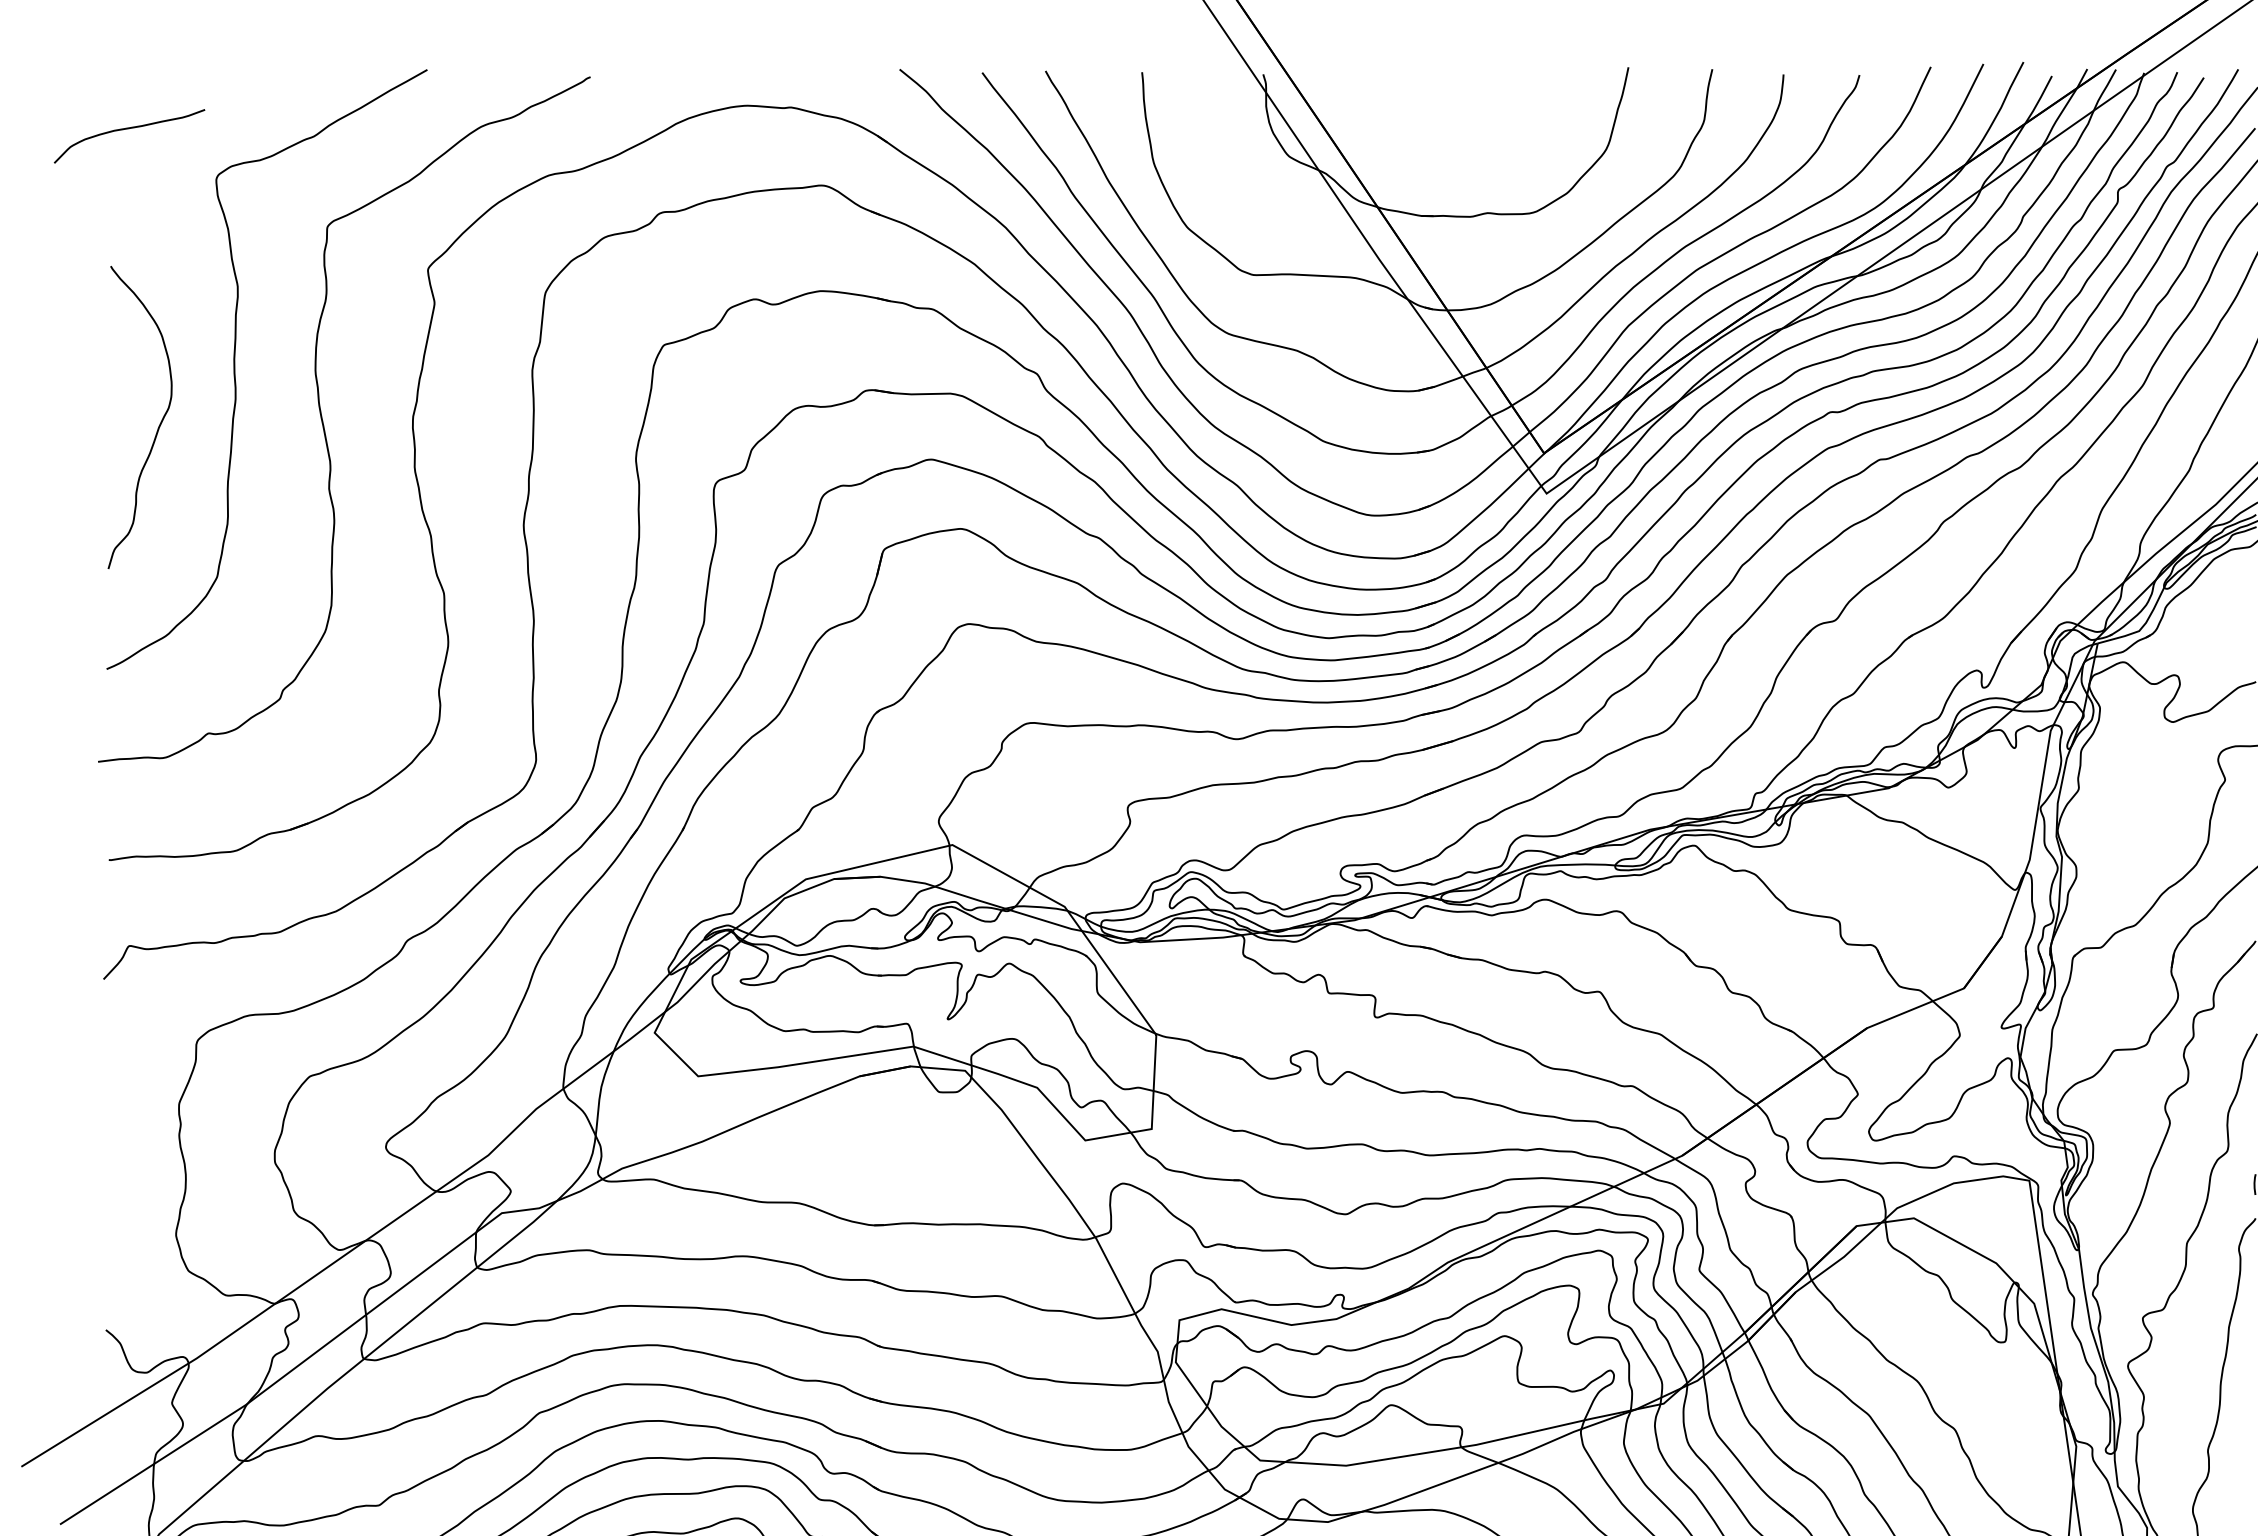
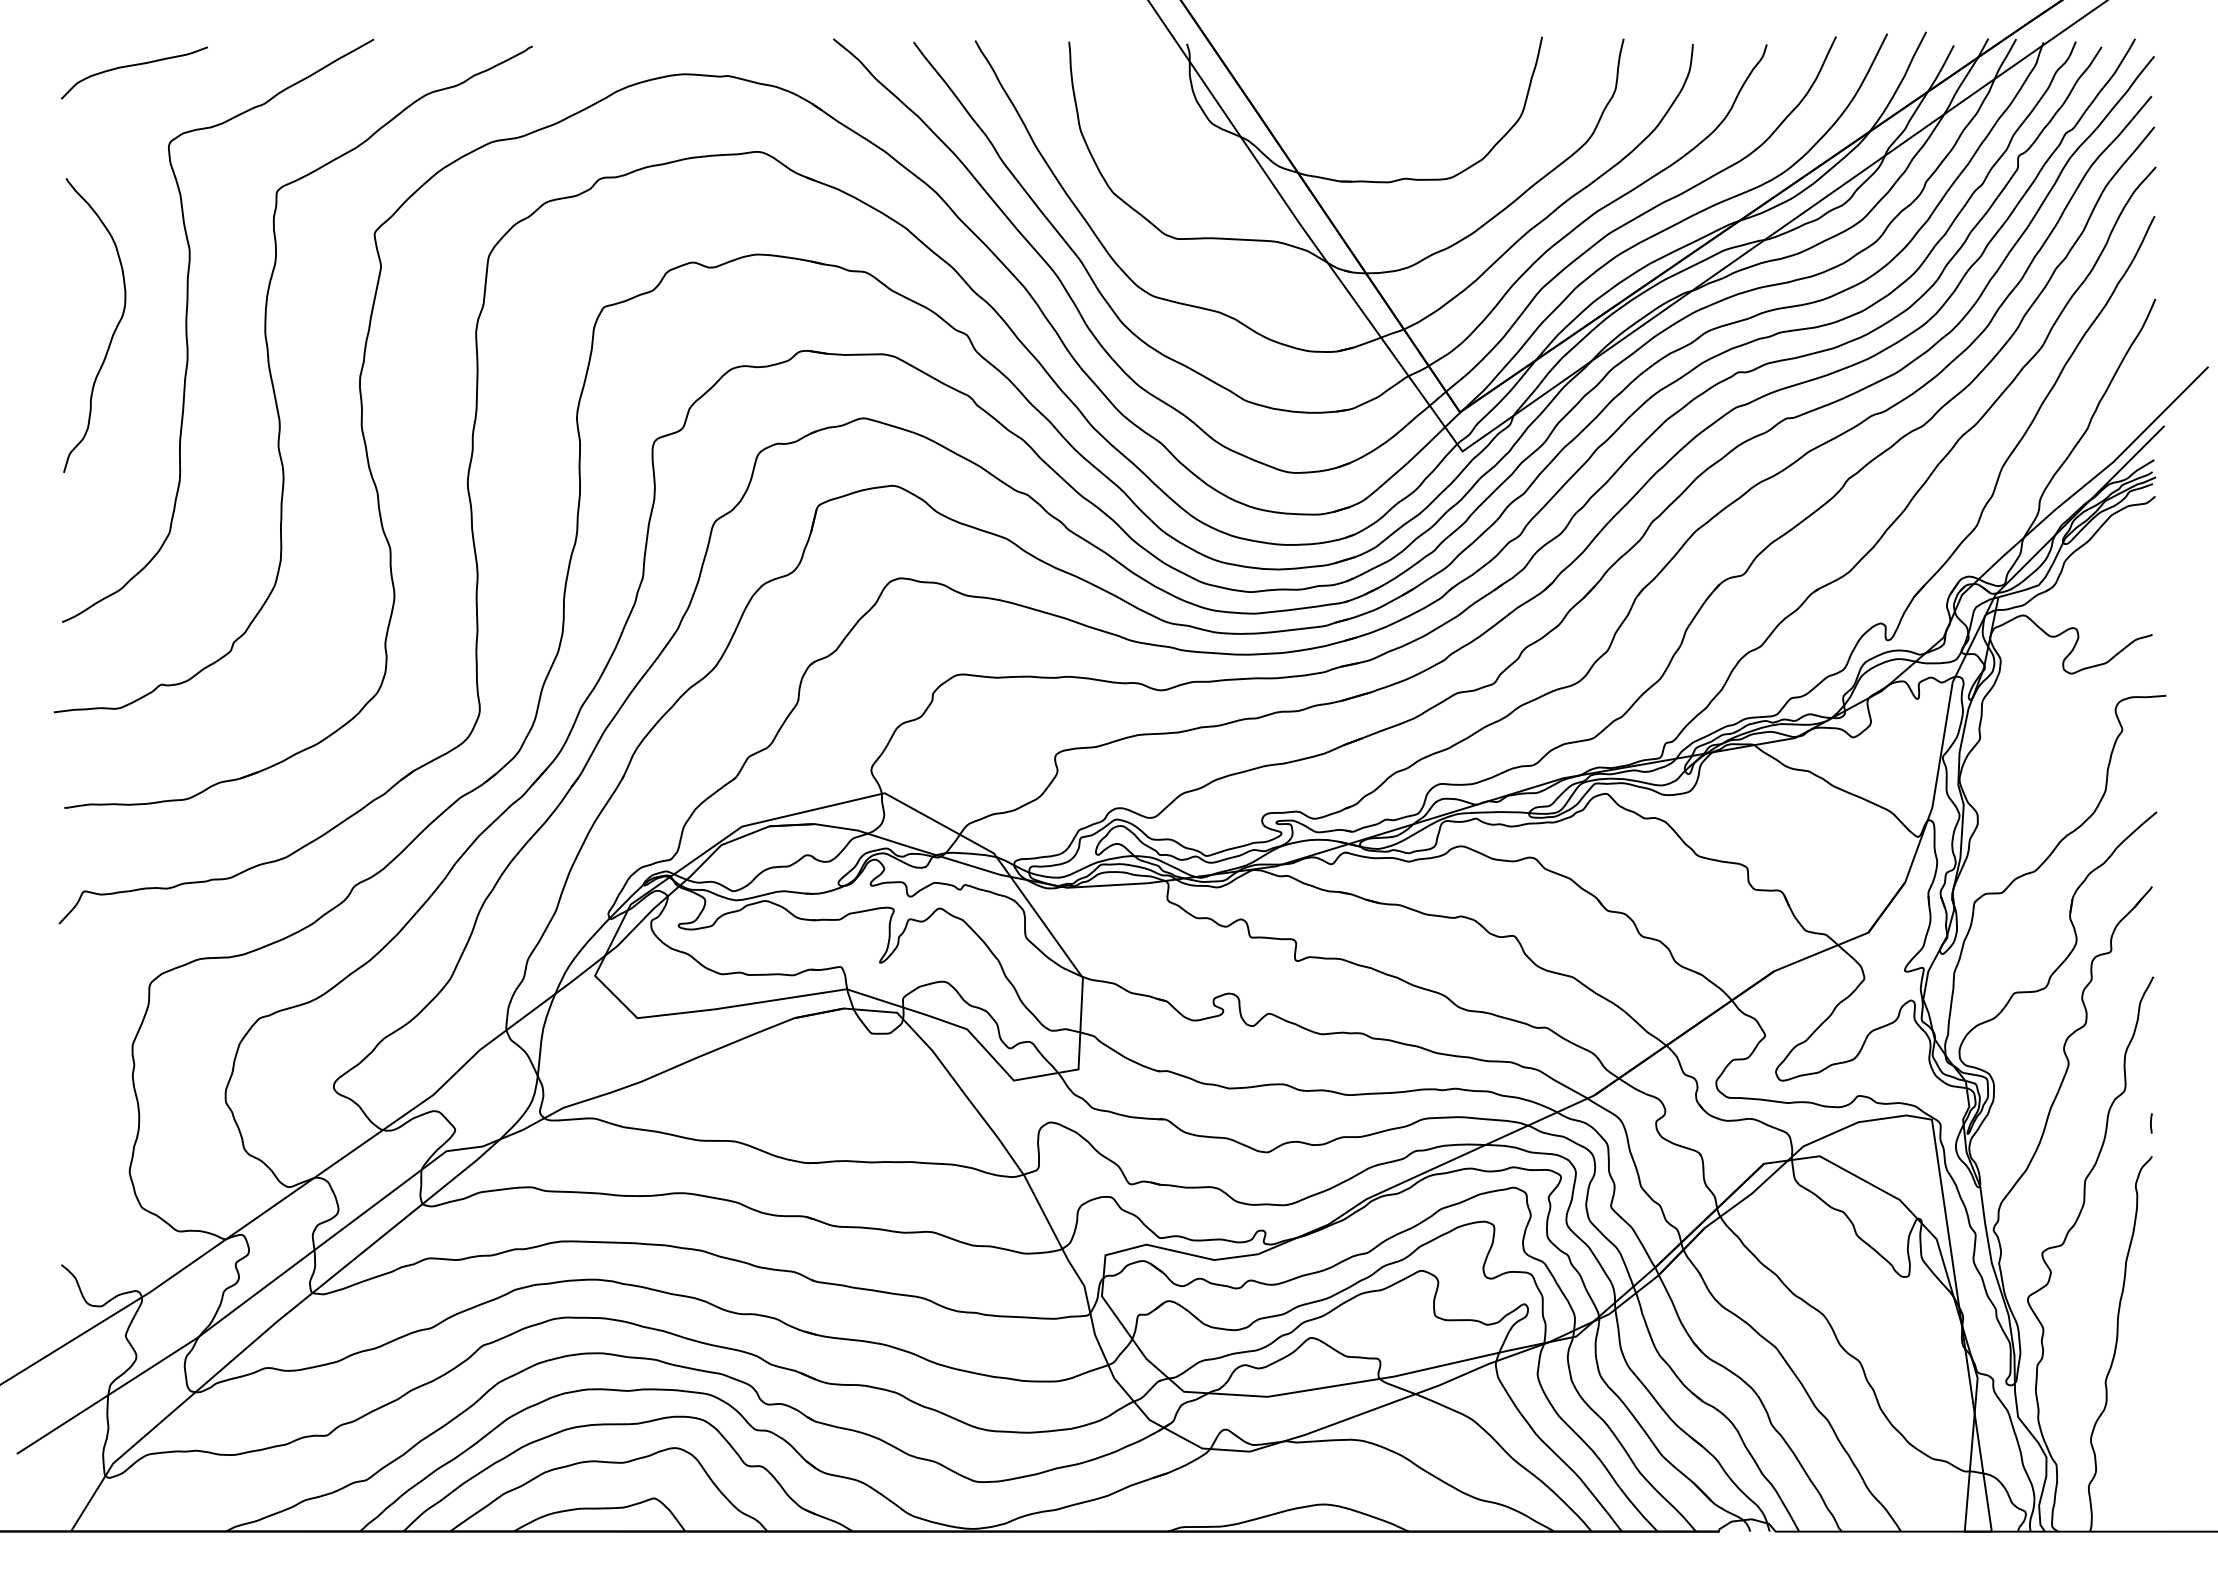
curve: (128, 129) -> (133, 66), moved
curve: (158, 425) -> (112, 333), moved

